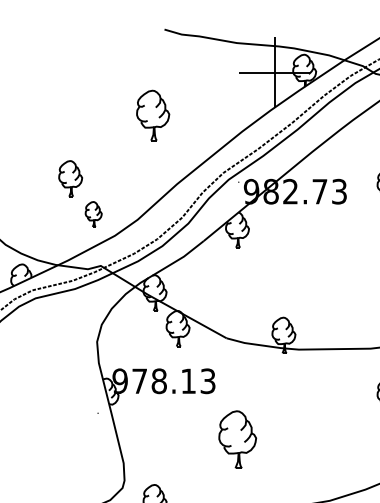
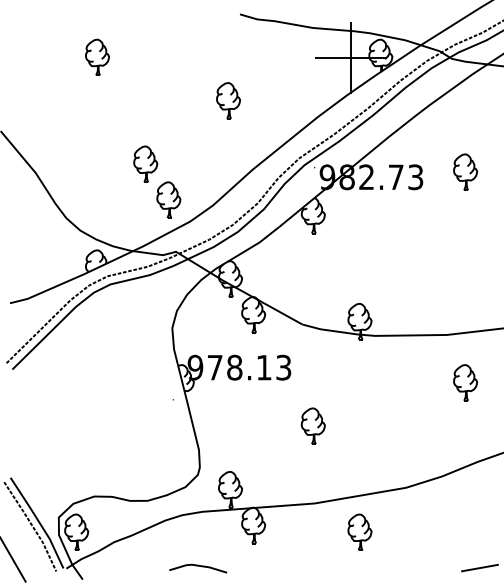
part: (22, 71) -> (97, 56), added
part: (153, 115) -> (228, 100), size x0.71
part: (93, 213) -> (168, 199), size x1.43
part: (236, 438) -> (312, 425), size x0.62

